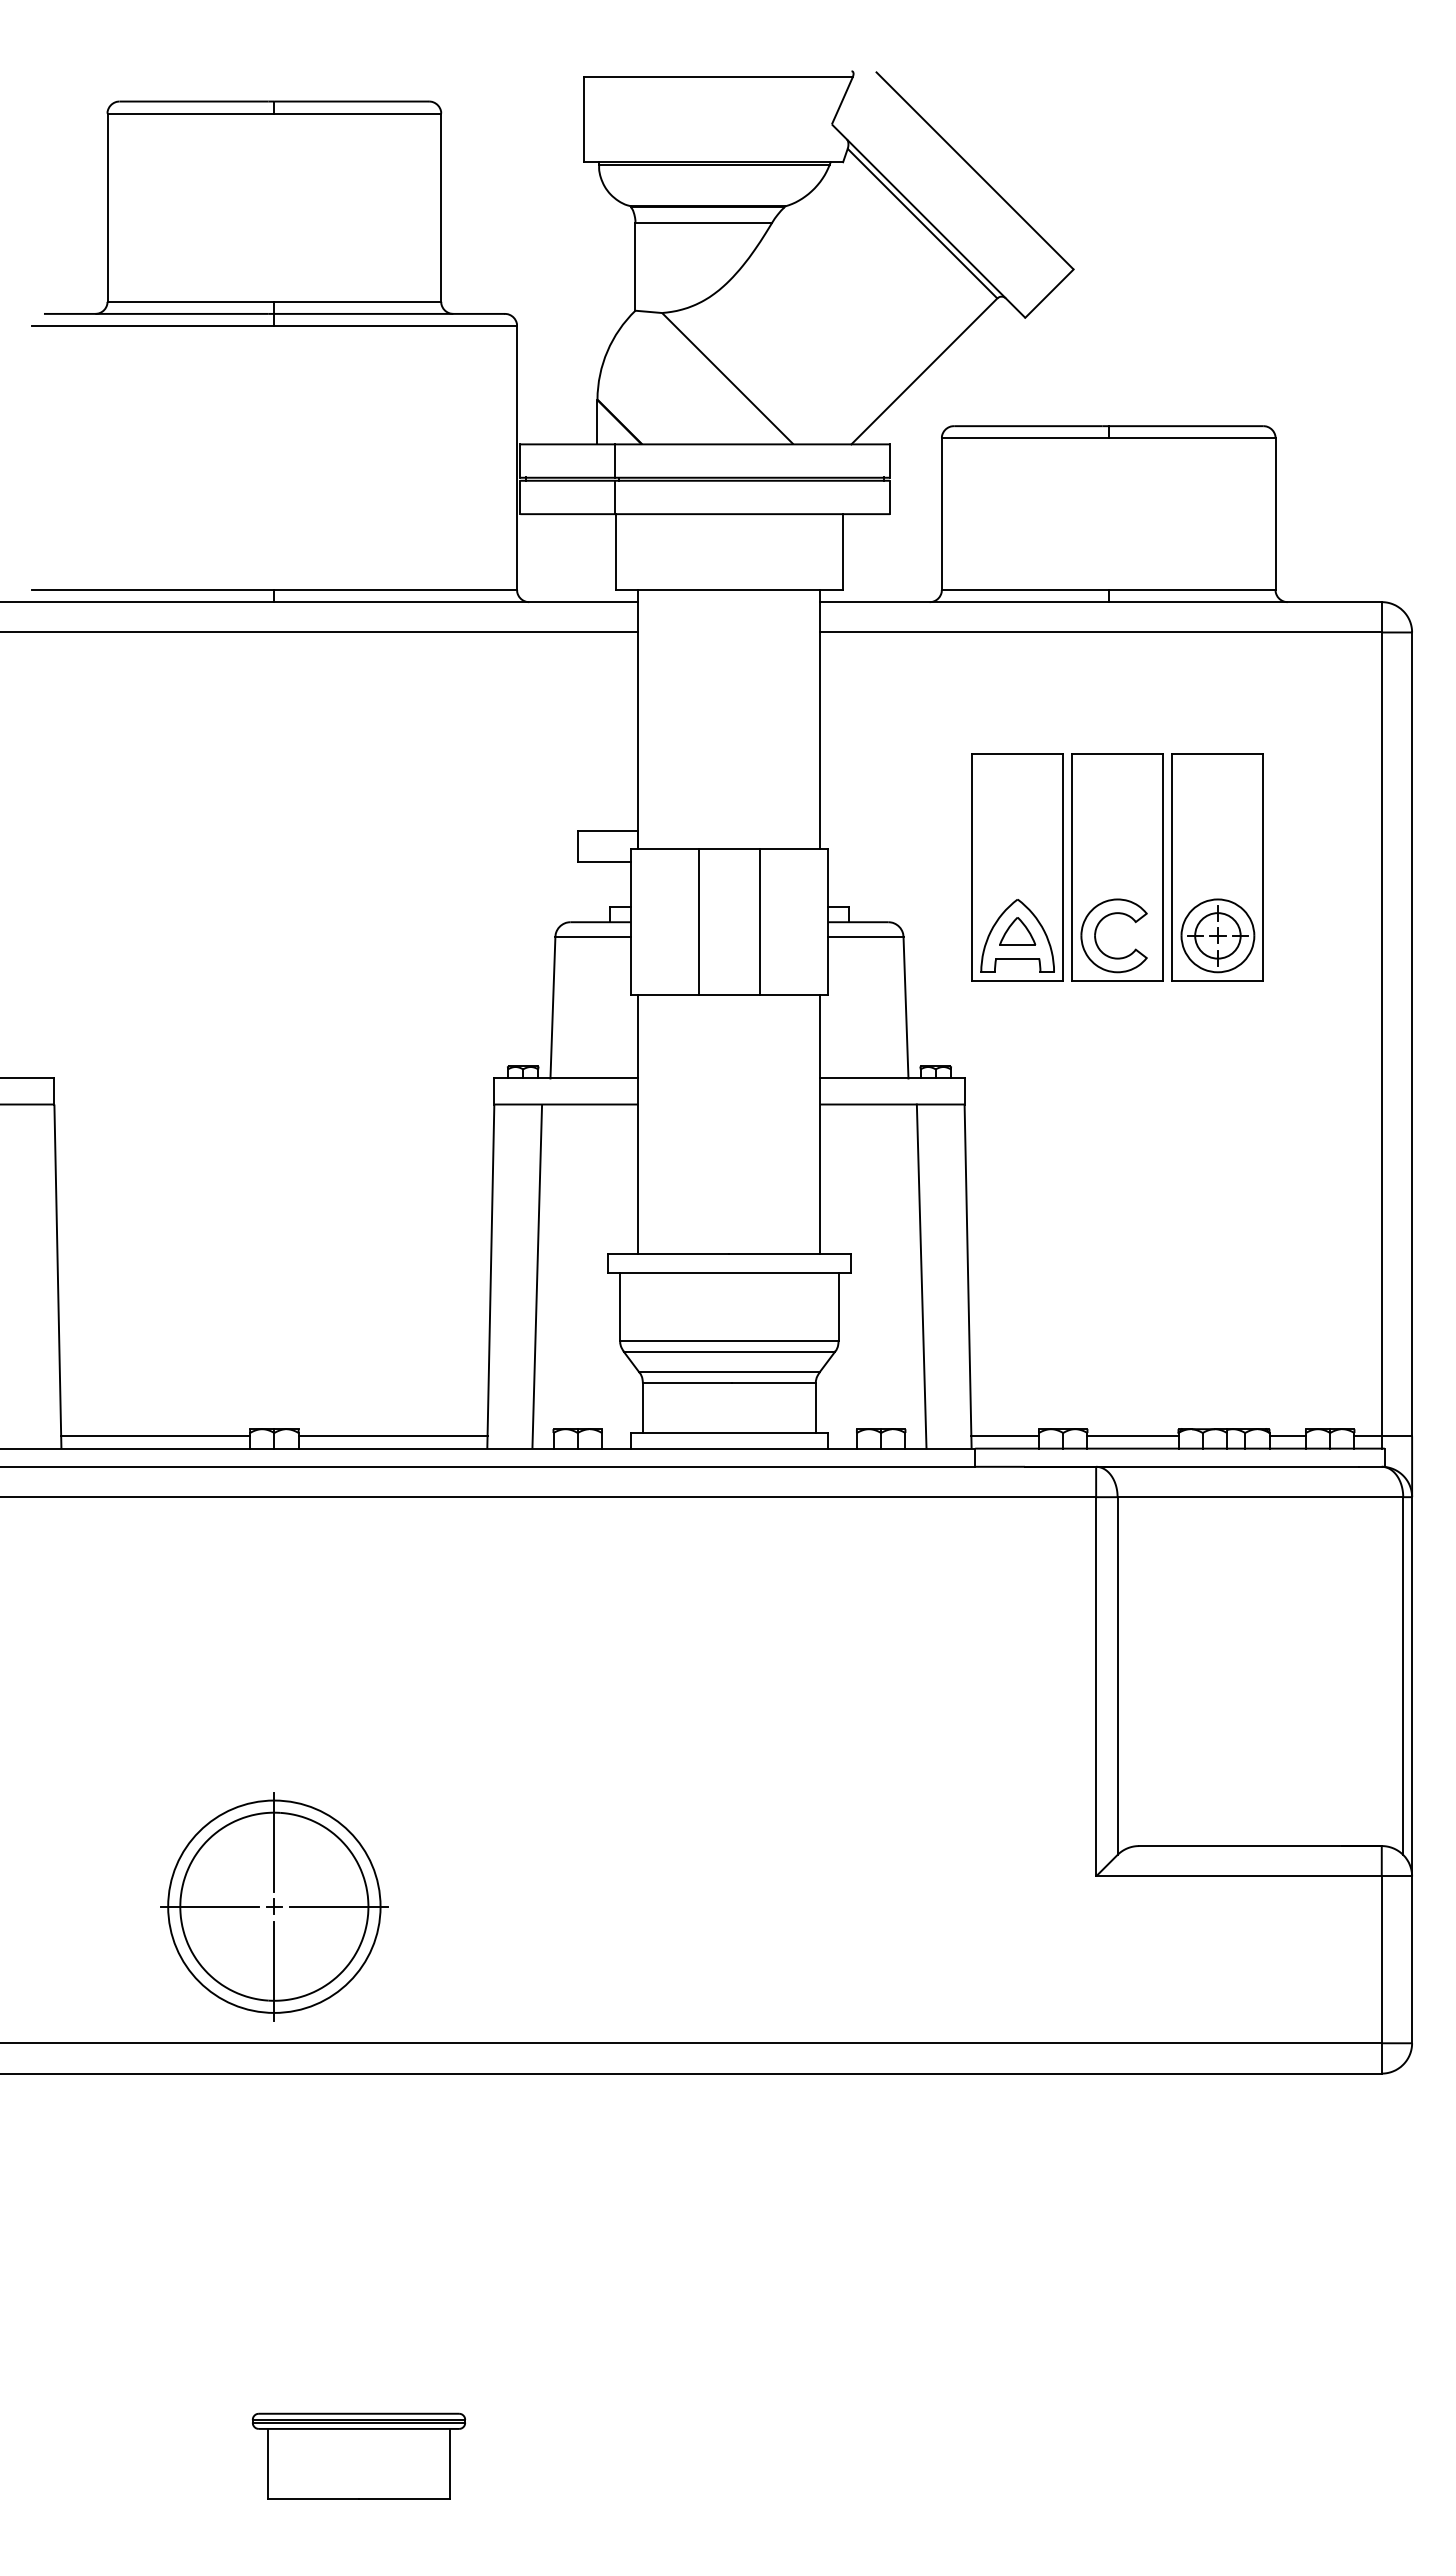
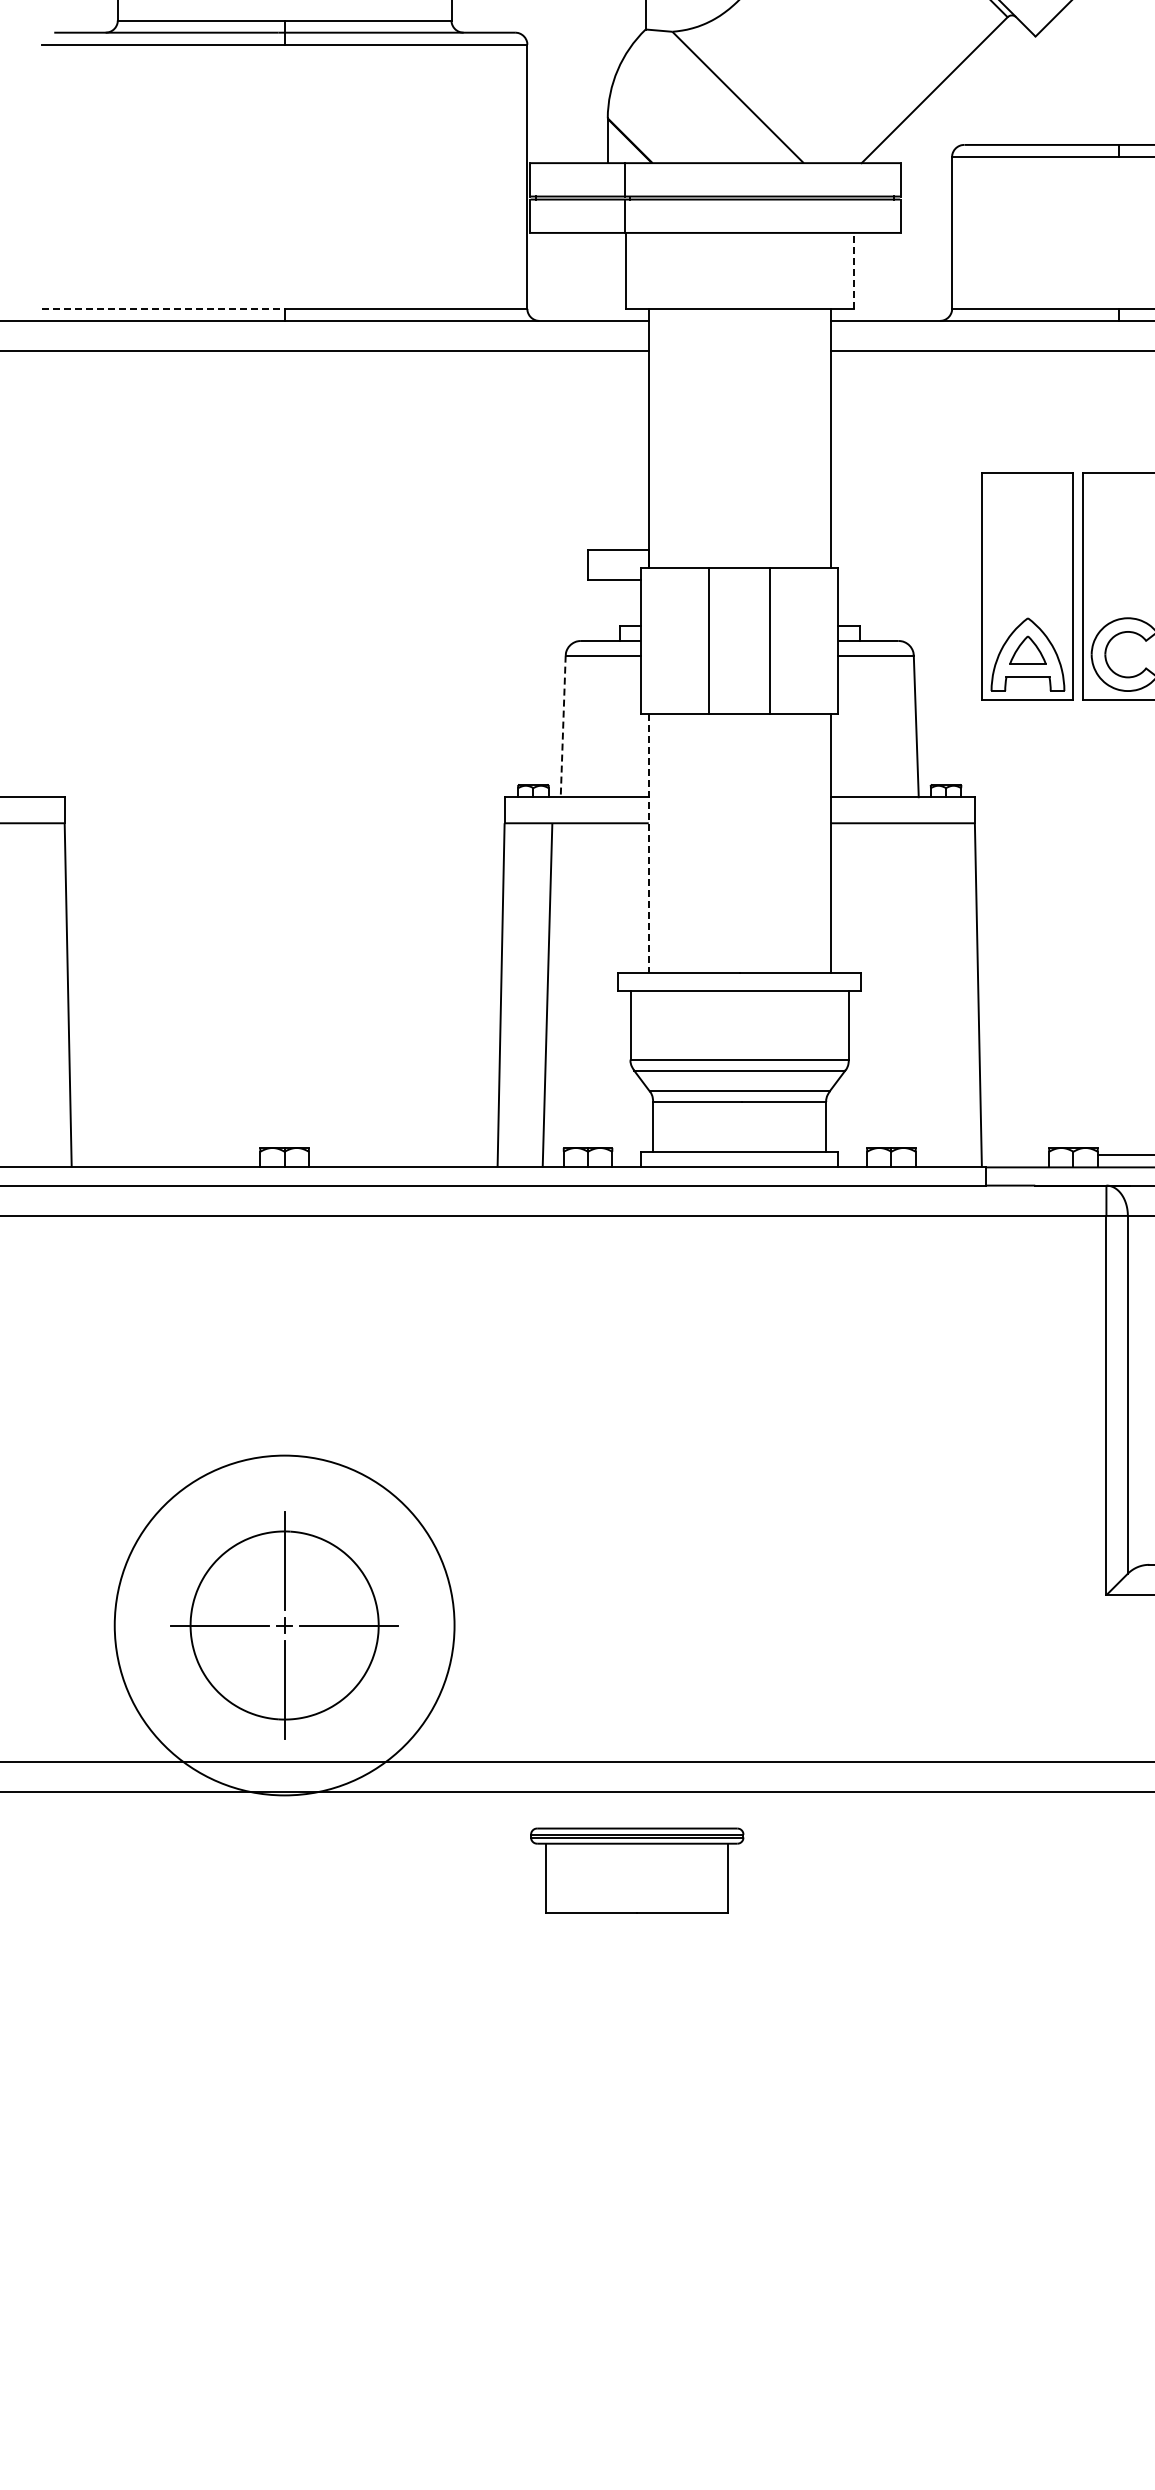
line: (843, 552) -> (853, 271), solid -> dashed
line: (153, 590) -> (163, 309), solid -> dashed
line: (552, 1007) -> (562, 726), solid -> dashed
line: (638, 1124) -> (648, 843), solid -> dashed
line: (921, 1276) -> (931, 995), removed
line: (155, 1436) -> (165, 1155), removed
line: (392, 1436) -> (402, 1155), removed
line: (1004, 1436) -> (1014, 1155), removed
circle: (274, 1906) -> (284, 1625), size x1.6
part: (359, 2455) -> (637, 1870), moved

